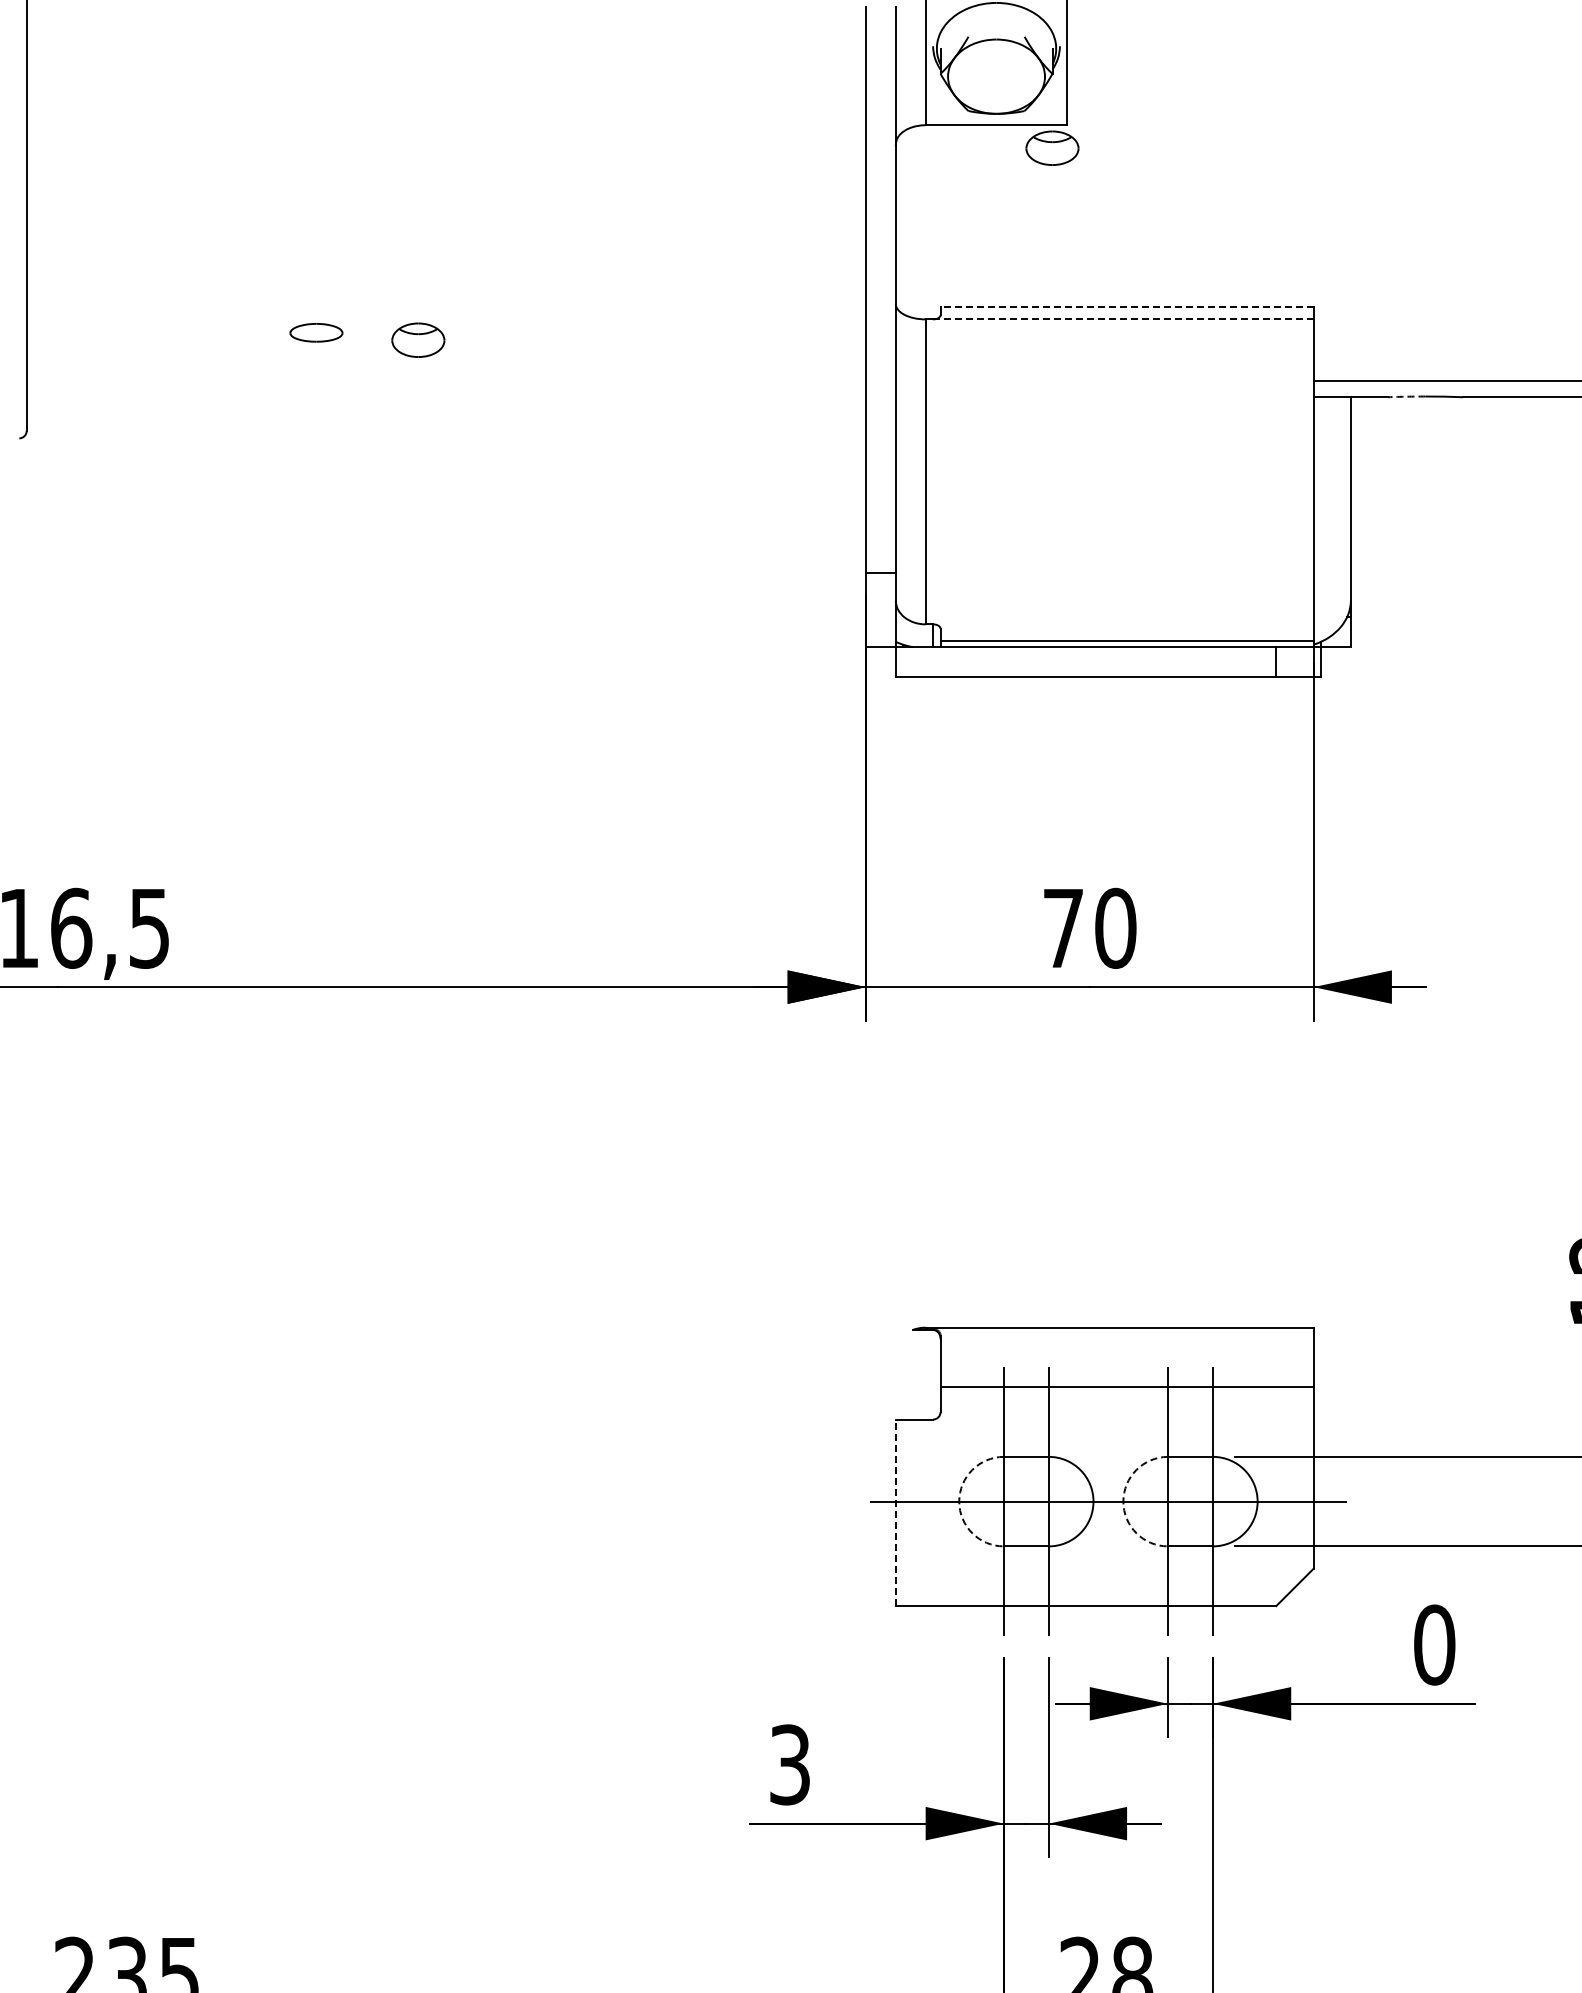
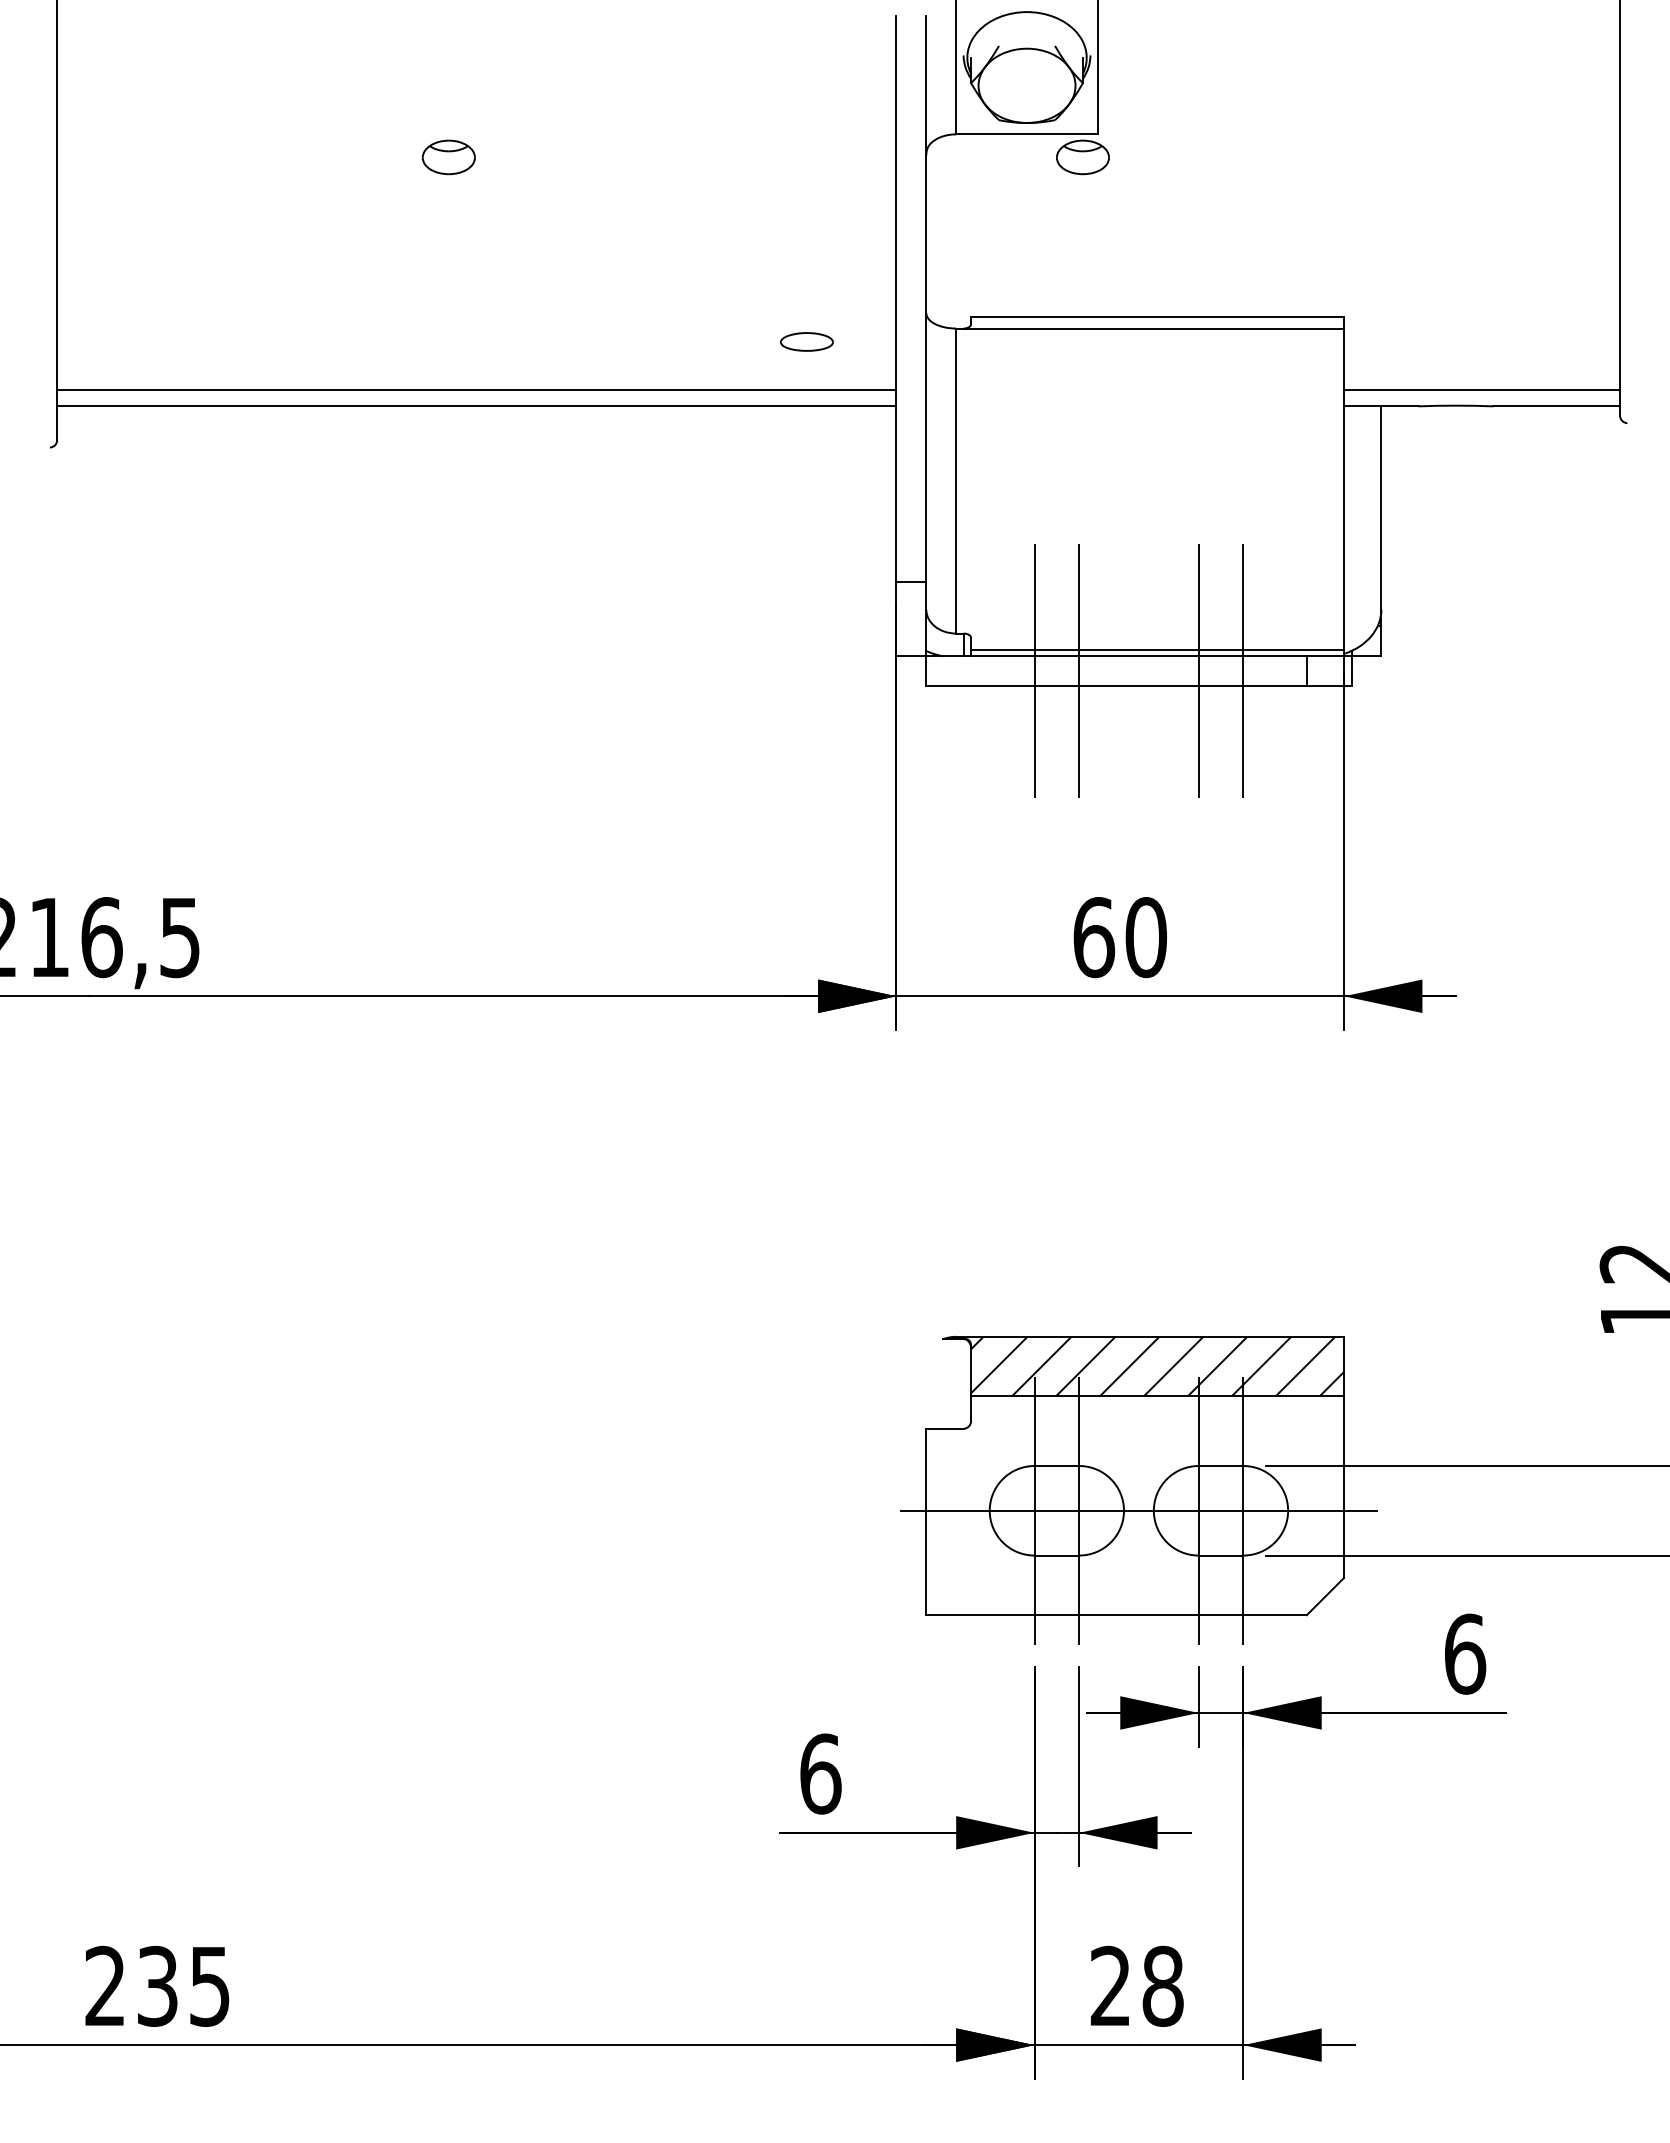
line: (1127, 307) -> (1157, 316), dashed -> solid
line: (1123, 319) -> (1153, 328), dashed -> solid
part: (316, 332) -> (806, 341), moved
part: (418, 340) -> (448, 157), moved
line: (446, 381) -> (476, 390), added
arc: (1407, 396) -> (1437, 405), dashed -> solid
line: (446, 397) -> (476, 406), added
line: (1004, 662) -> (1034, 671), added
line: (1049, 662) -> (1079, 671), added
line: (1168, 662) -> (1198, 671), added
line: (1213, 662) -> (1243, 671), added
text: (1064, 928) -> (1094, 937), 70 -> 60
hatch: (1127, 1357) -> (1157, 1366), added
arc: (959, 1501) -> (989, 1510), dashed -> solid
arc: (1123, 1501) -> (1153, 1510), dashed -> solid
line: (896, 1512) -> (926, 1521), dashed -> solid
text: (1435, 1644) -> (1465, 1653), 0 -> 6
text: (790, 1764) -> (820, 1773), 3 -> 6

